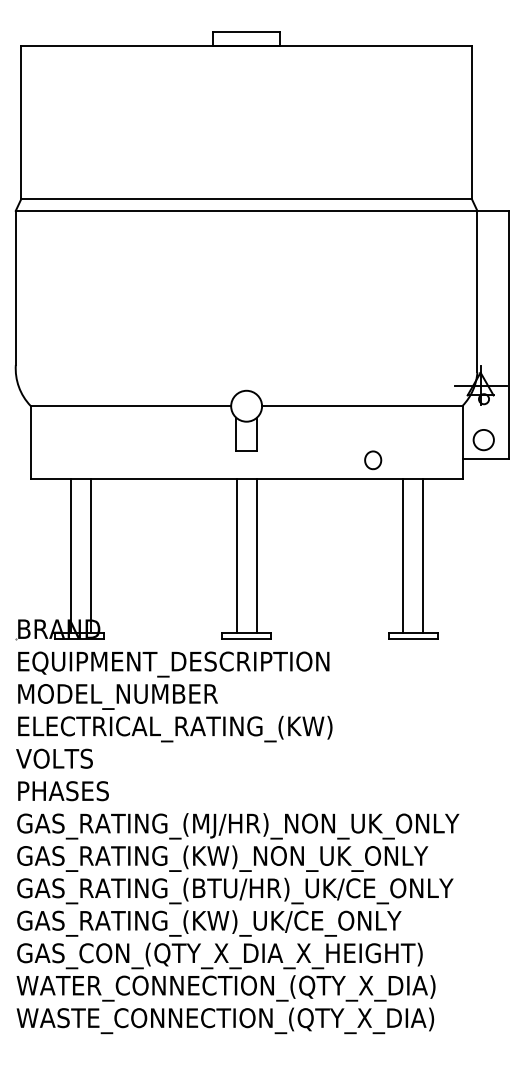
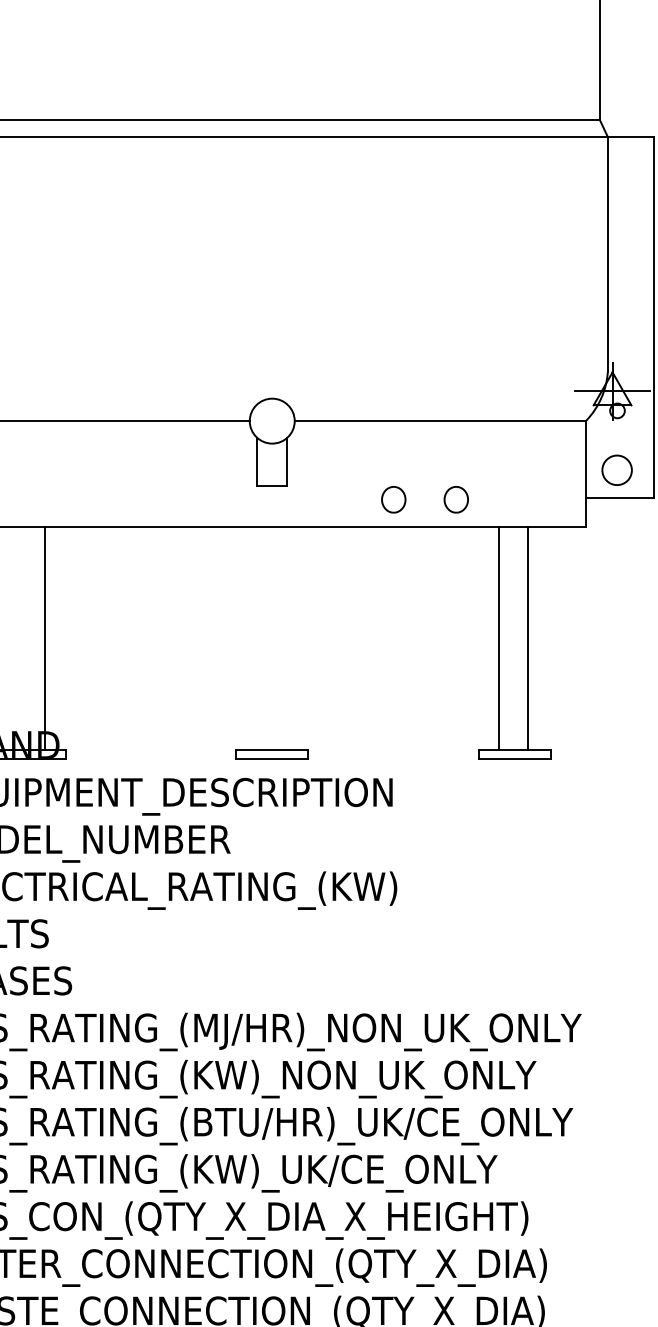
part: (330, 460) -> (394, 500), added
line: (70, 555) -> (16, 638), removed
line: (237, 555) -> (258, 638), removed
line: (257, 555) -> (288, 638), removed

